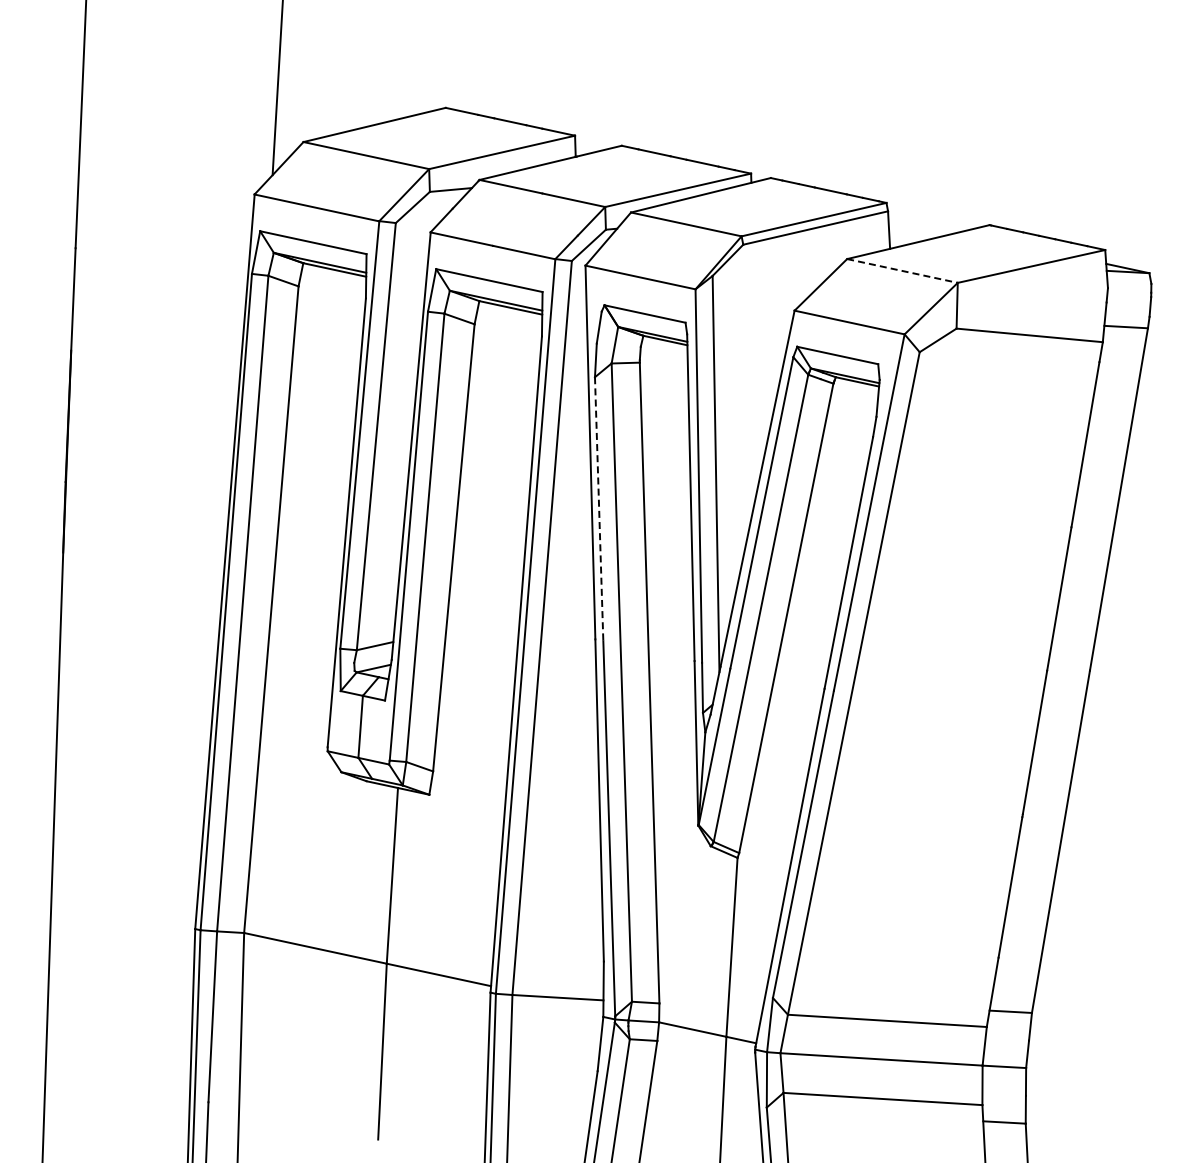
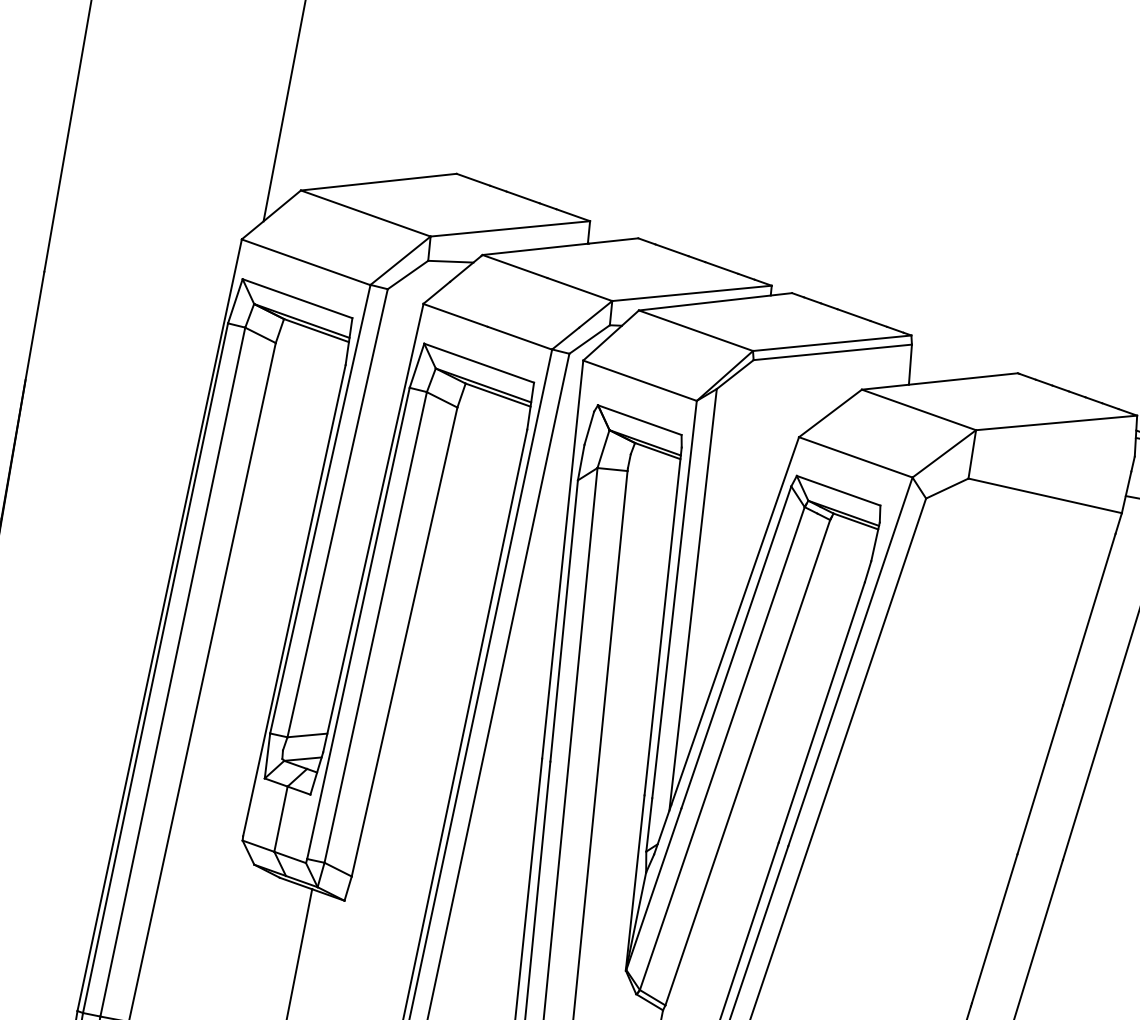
line: (902, 270) -> (919, 409), dashed -> solid
line: (599, 509) -> (564, 621), dashed -> solid

